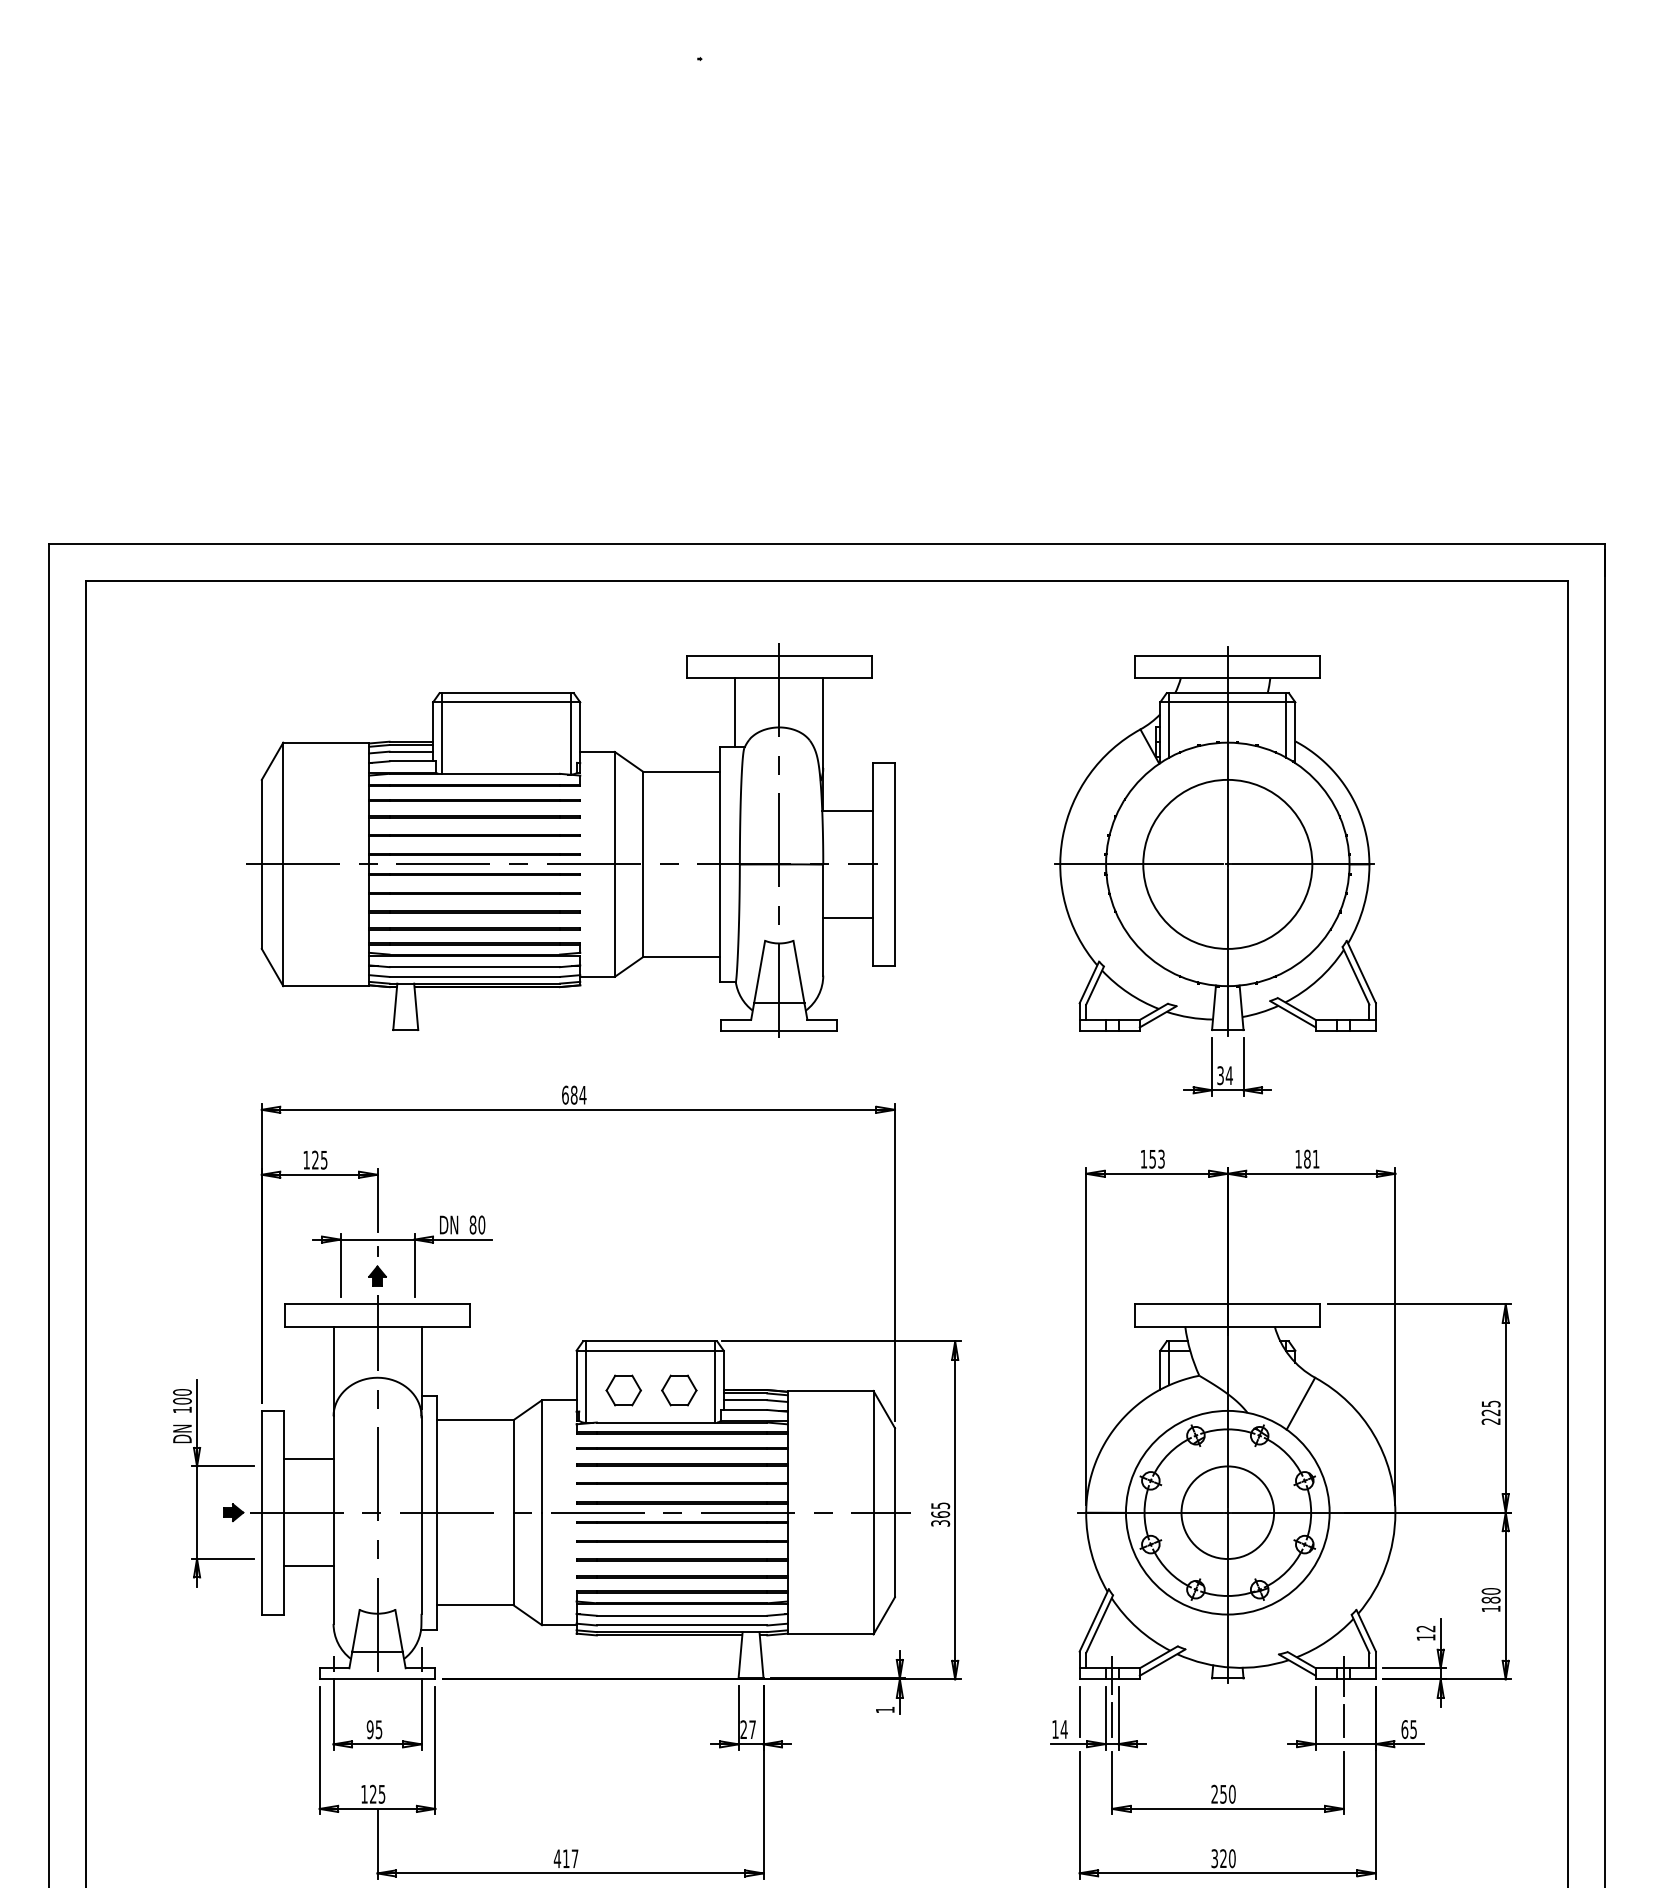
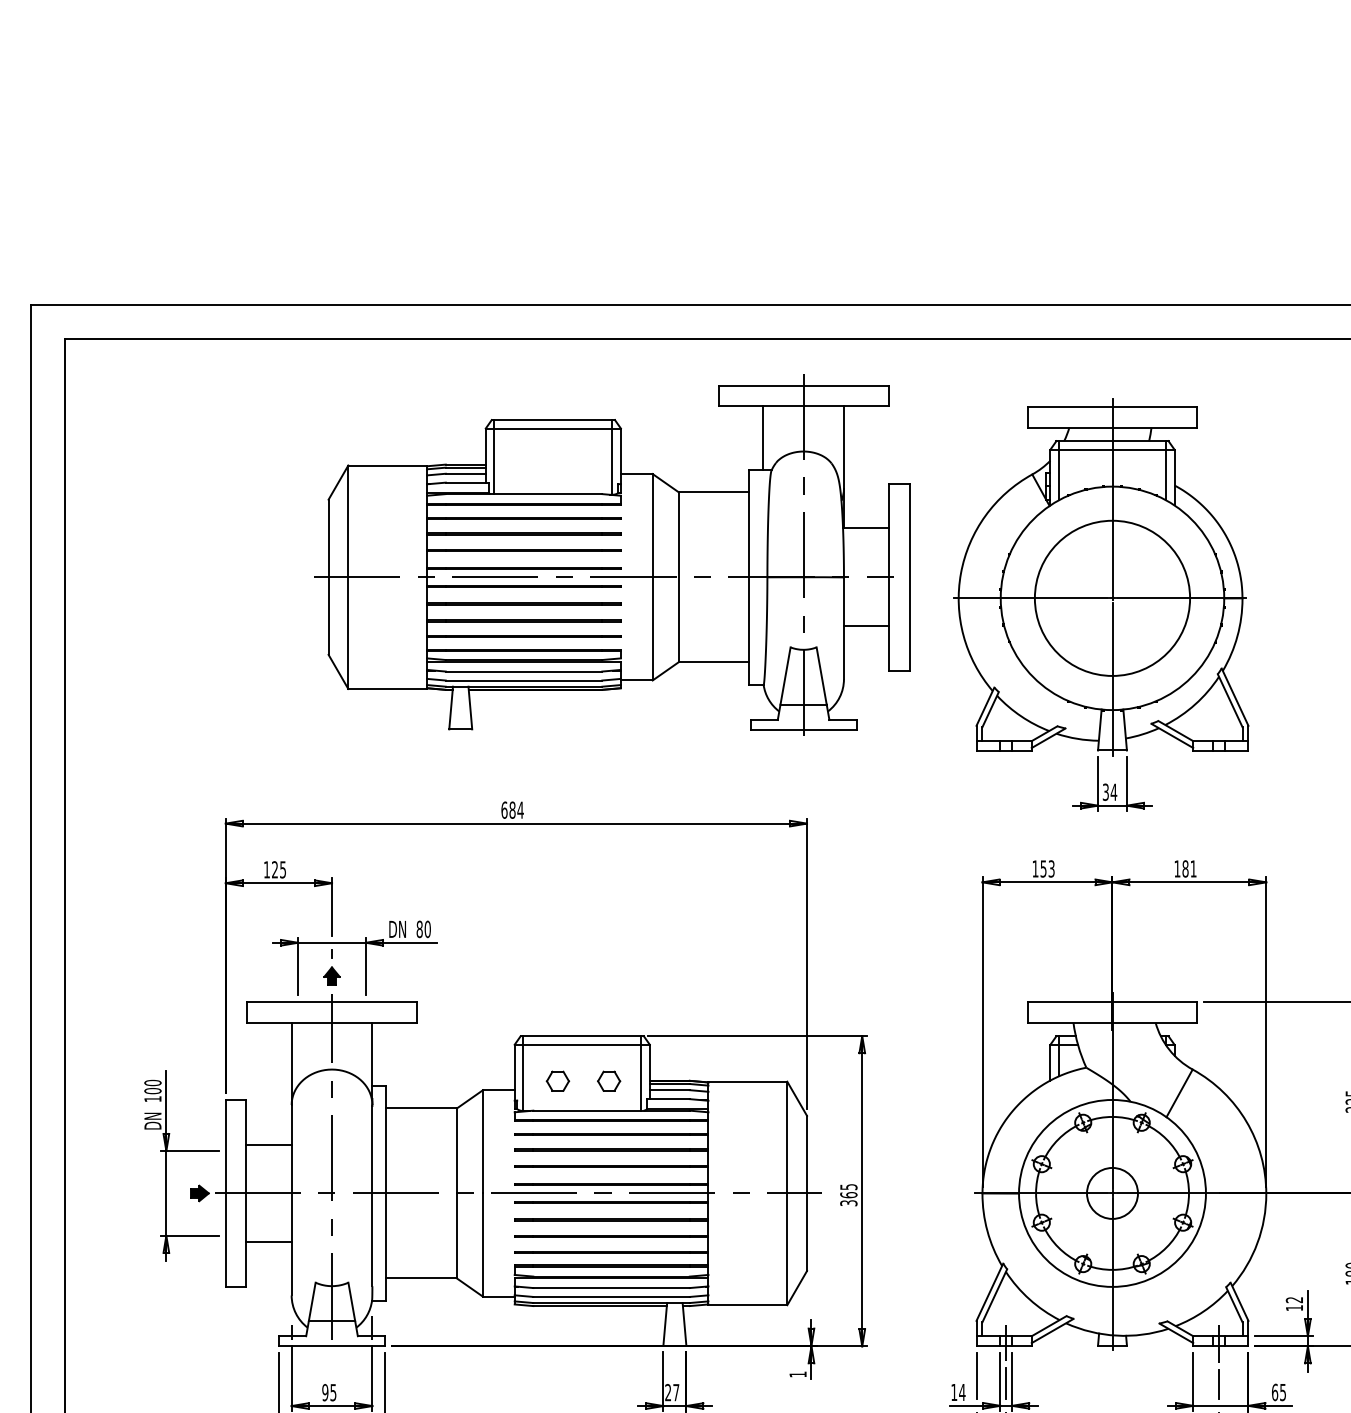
part: (570, 840) -> (611, 555), moved
part: (623, 1390) -> (557, 1081), size x0.7
part: (679, 1390) -> (609, 1081), size x0.7
circle: (1227, 1512) -> (1112, 1193), size x0.6

